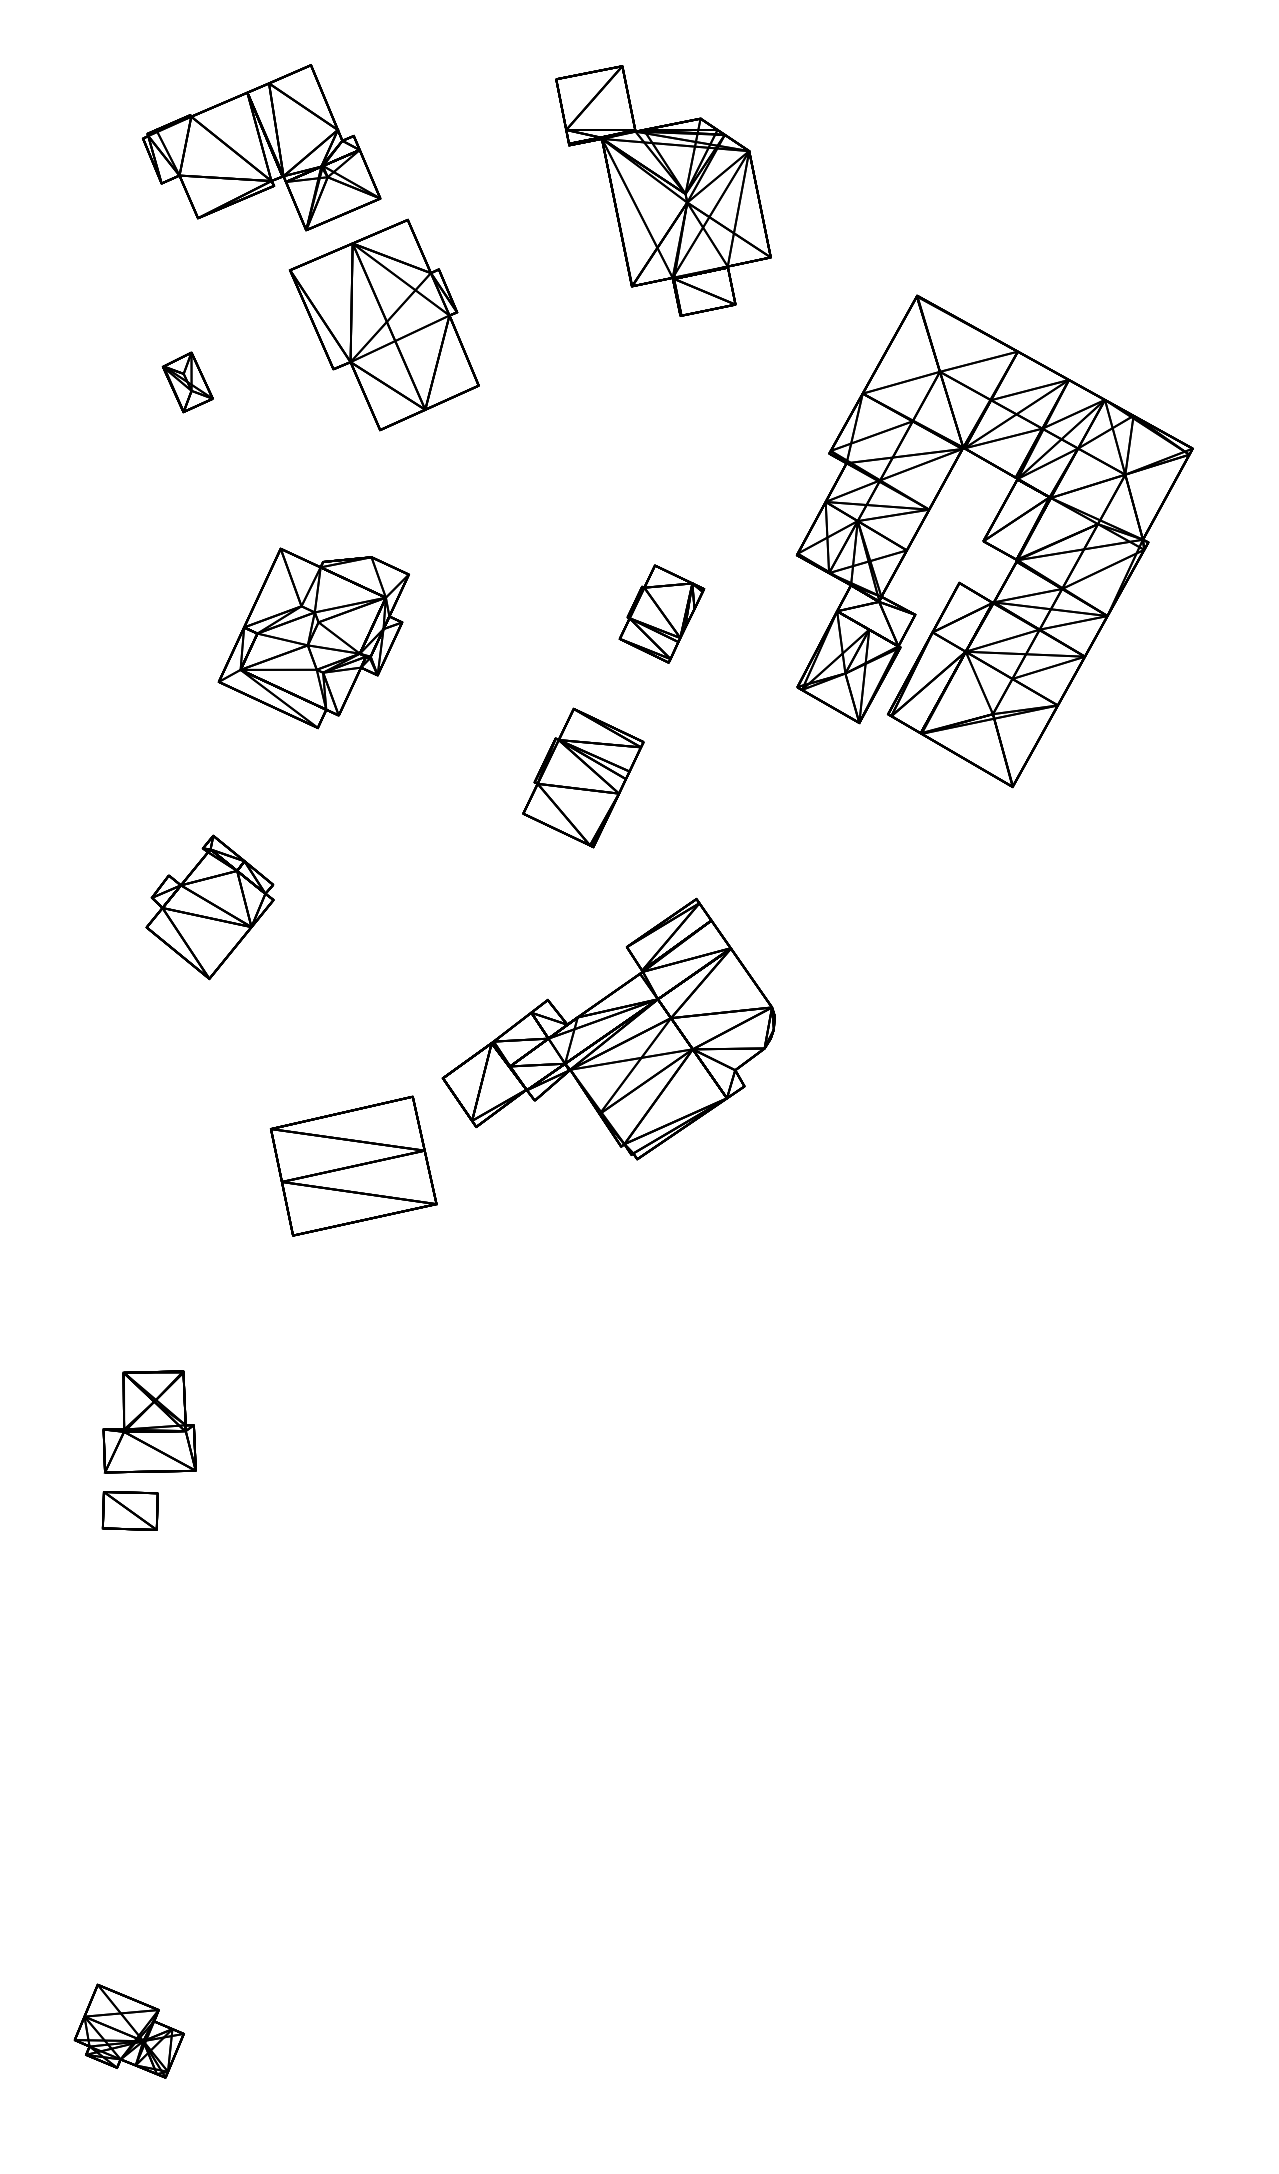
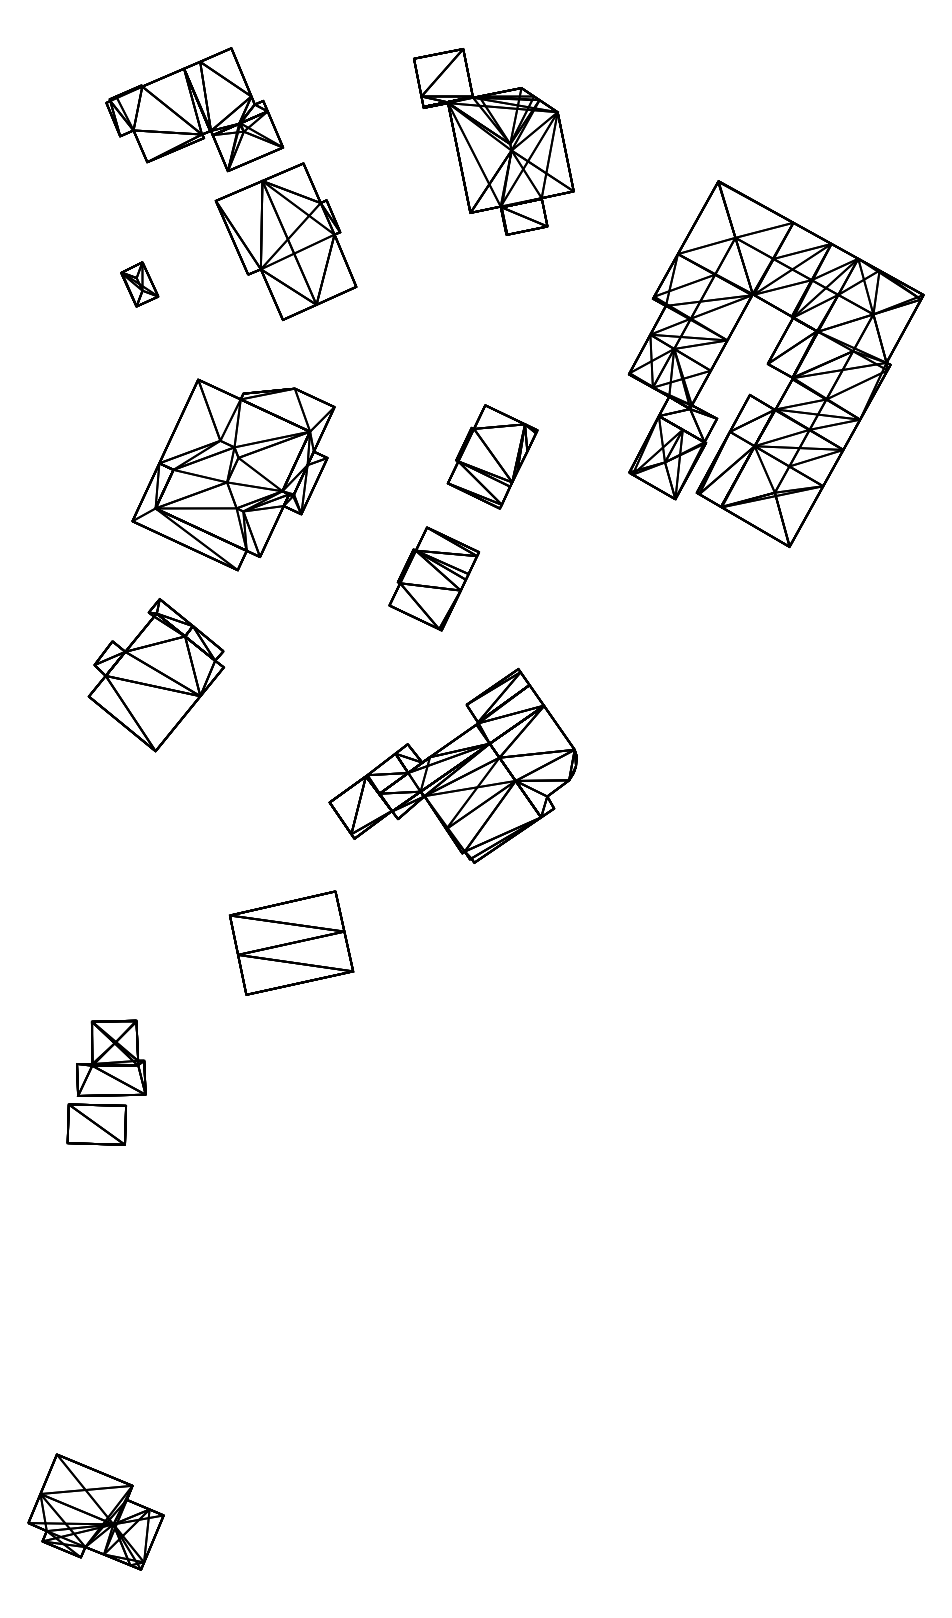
part: (994, 541) -> (776, 364), moved
part: (661, 613) -> (492, 456), size x1.43
part: (313, 638) -> (233, 475), size x1.43
part: (209, 907) -> (155, 675), size x1.43
part: (353, 1165) -> (291, 942), moved
part: (130, 1510) -> (97, 1124), size x1.43
part: (129, 2030) -> (96, 1511), size x1.67

